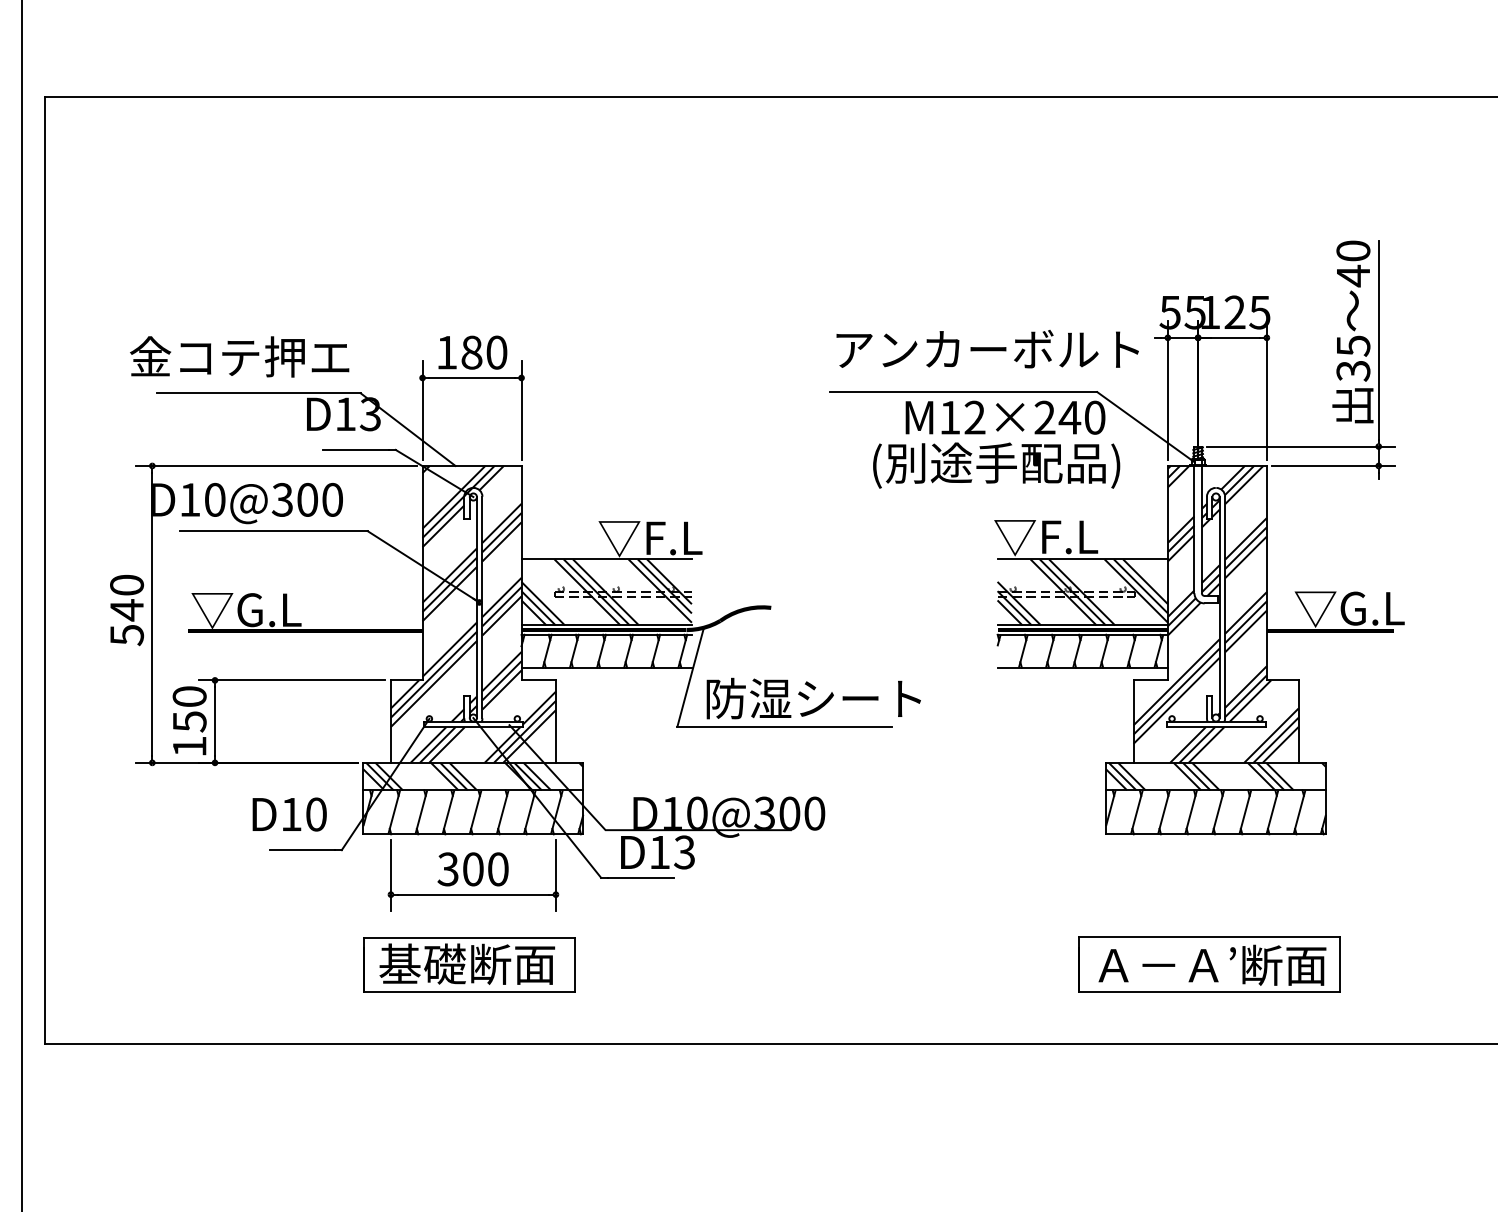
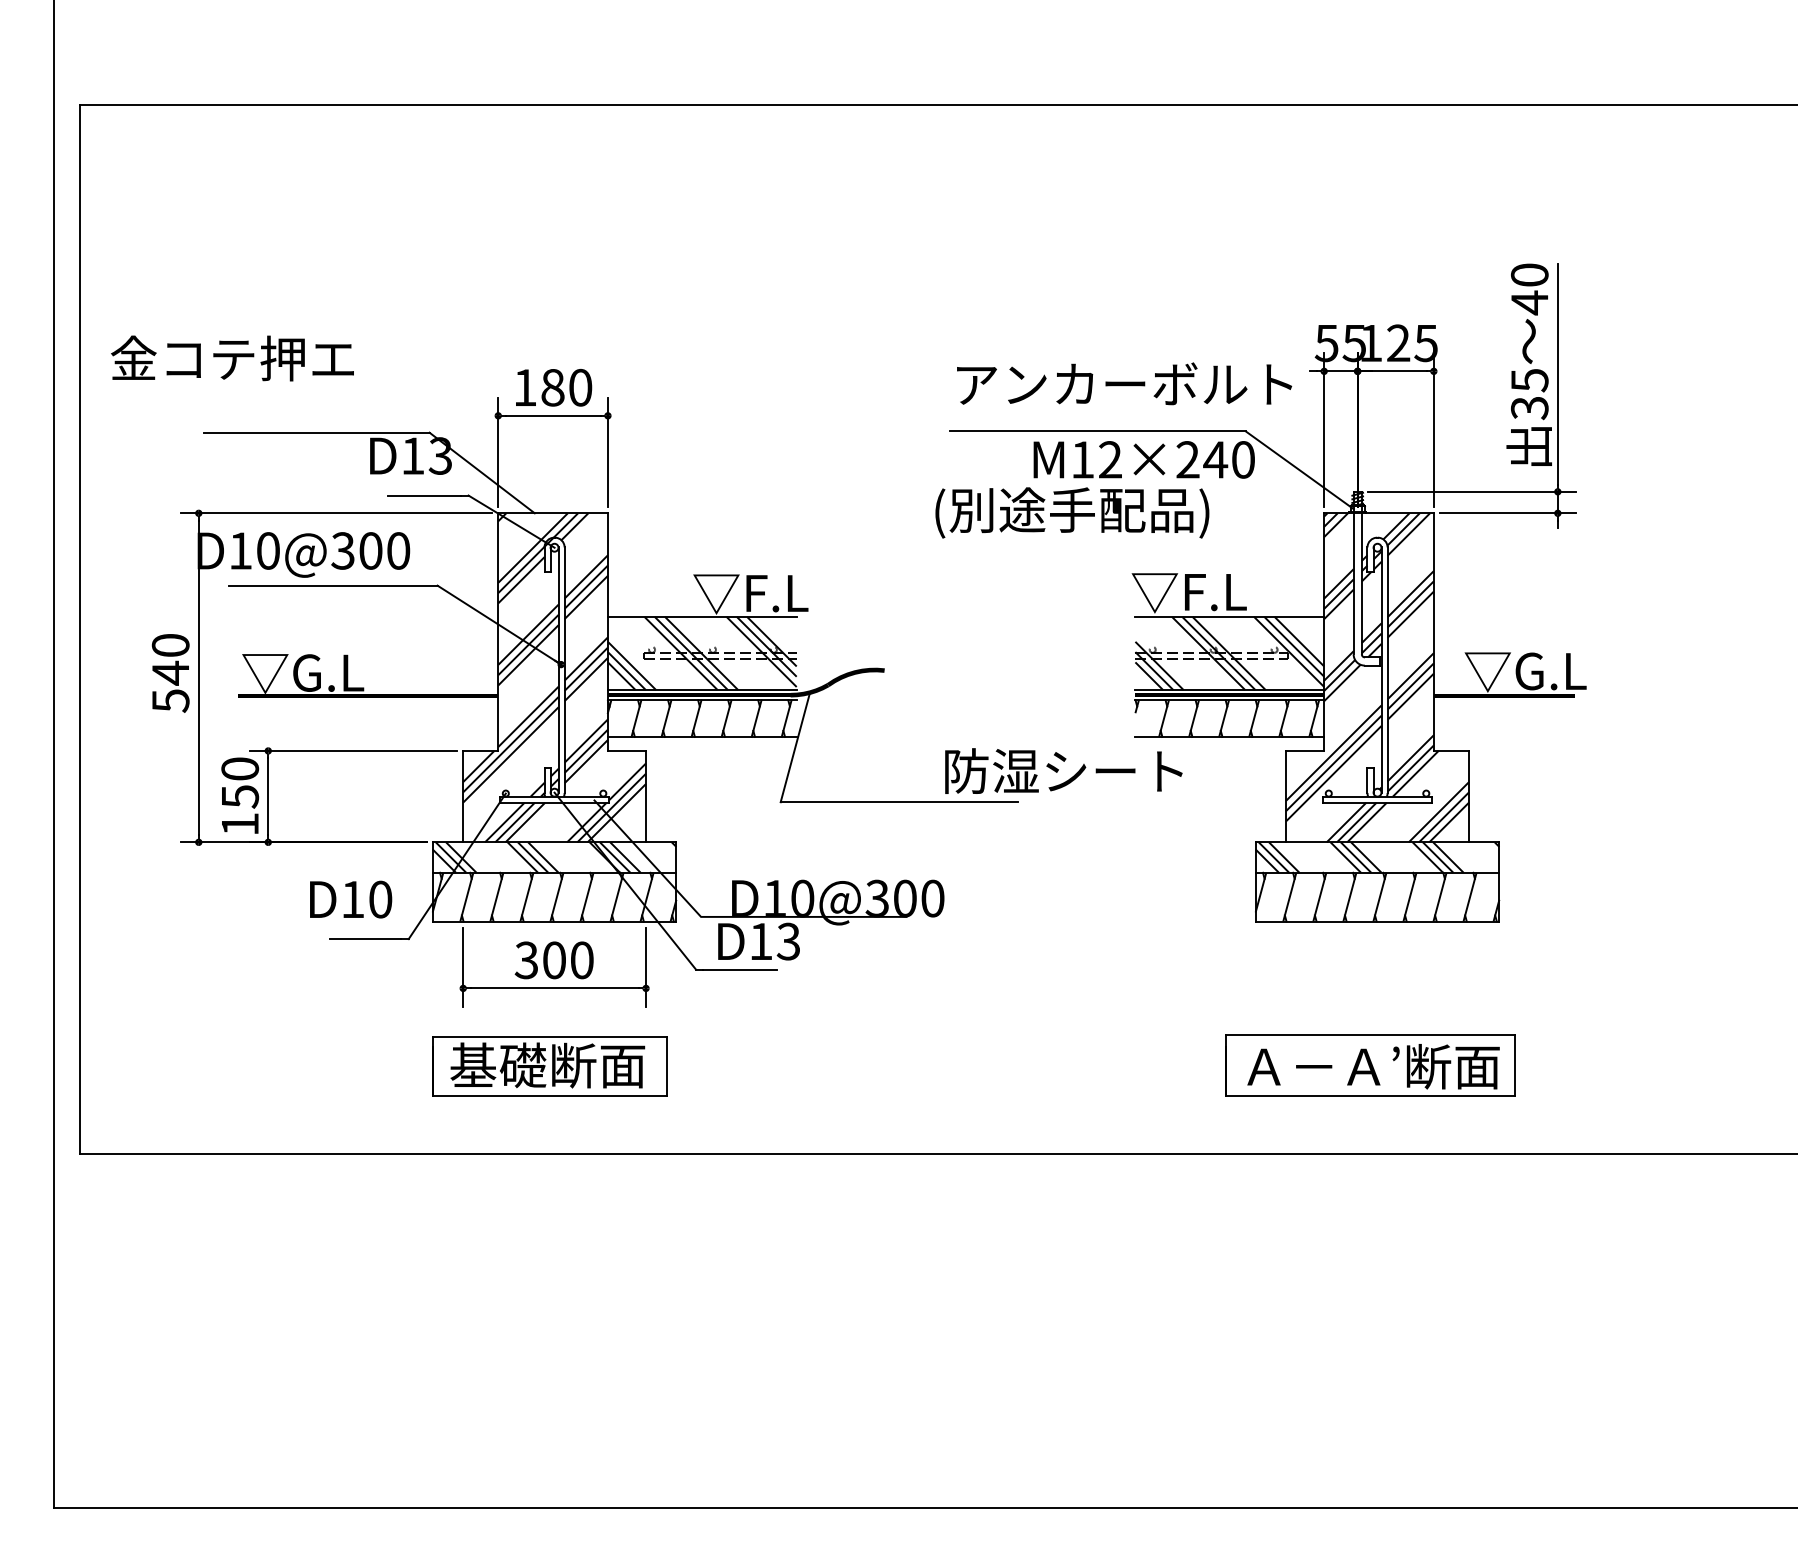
text: (239, 356) -> (232, 358), moved
text: (996, 465) -> (1072, 512), moved
text: (813, 698) -> (1063, 770), moved

